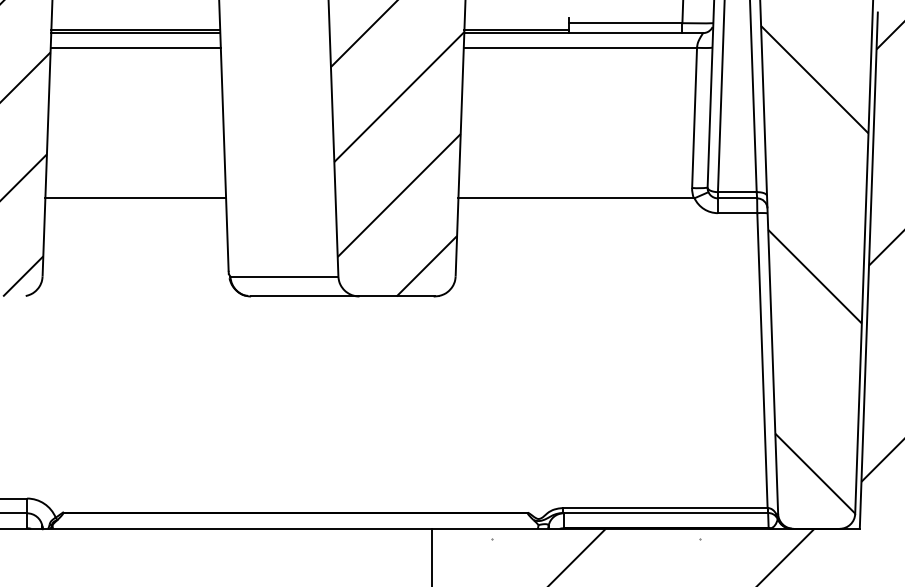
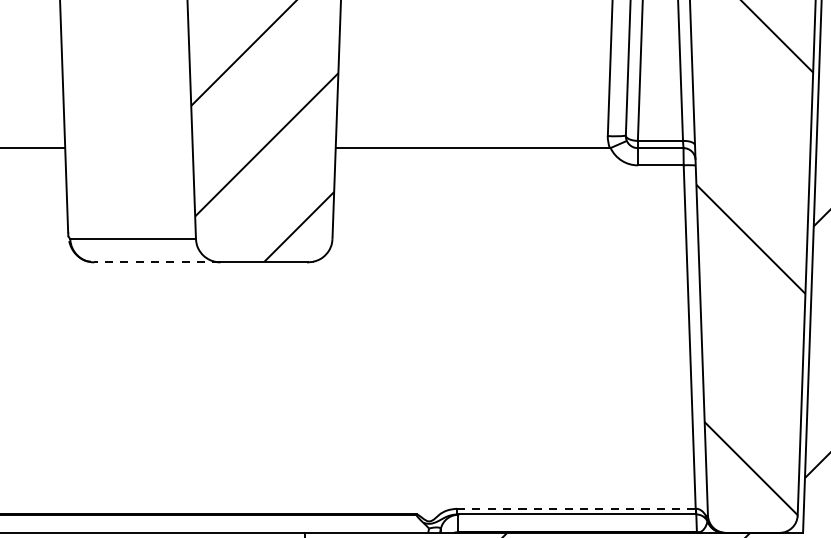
line: (304, 296) -> (156, 262), solid -> dashed
line: (665, 508) -> (576, 509), solid -> dashed

